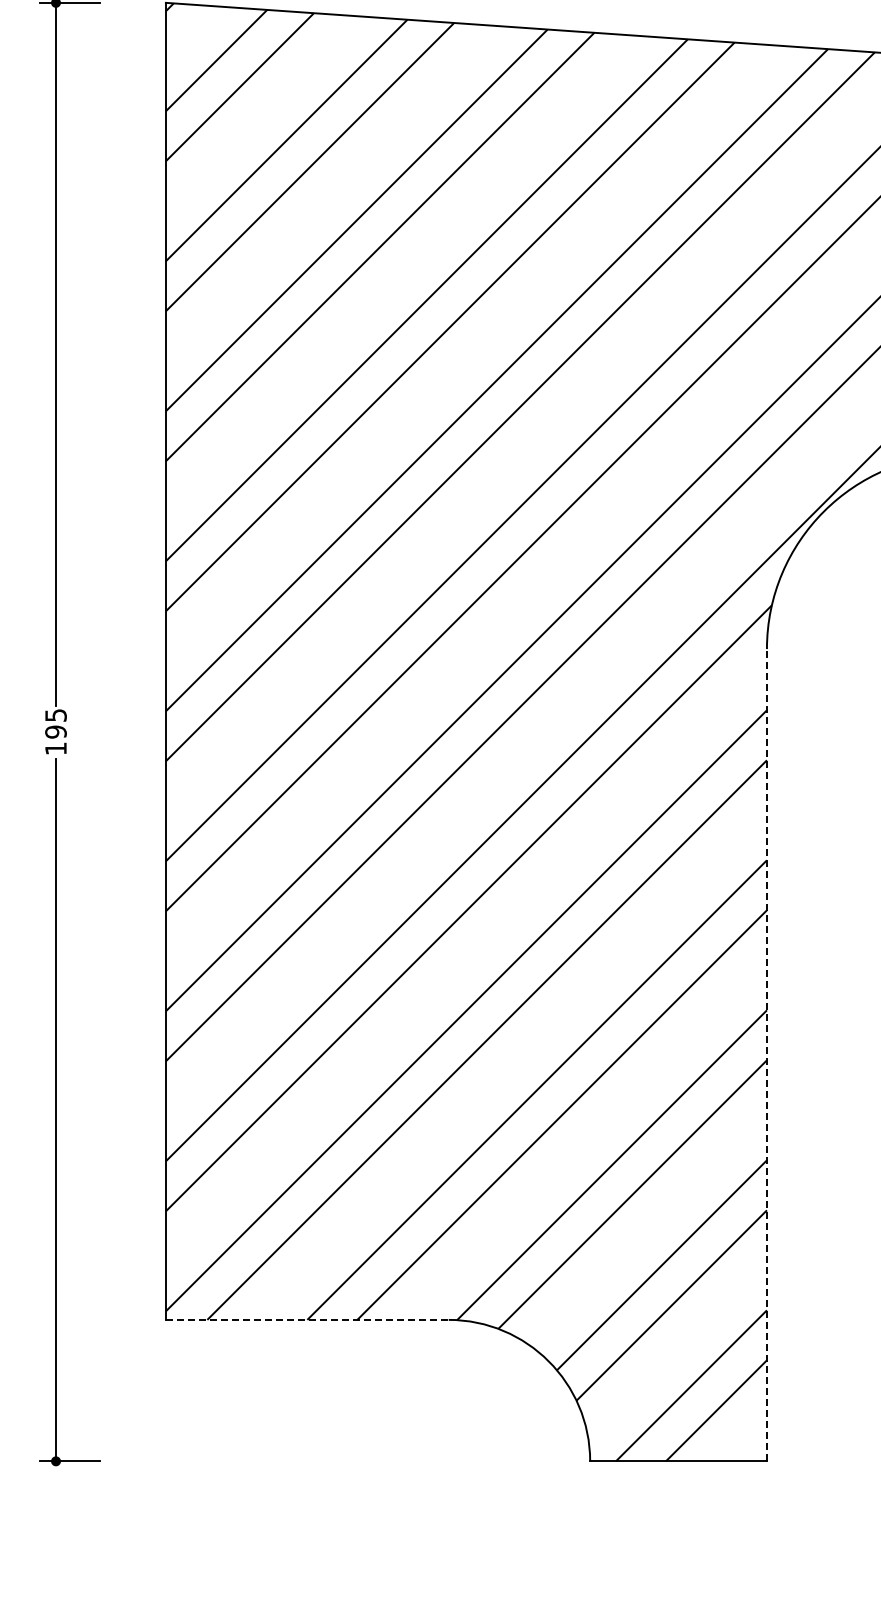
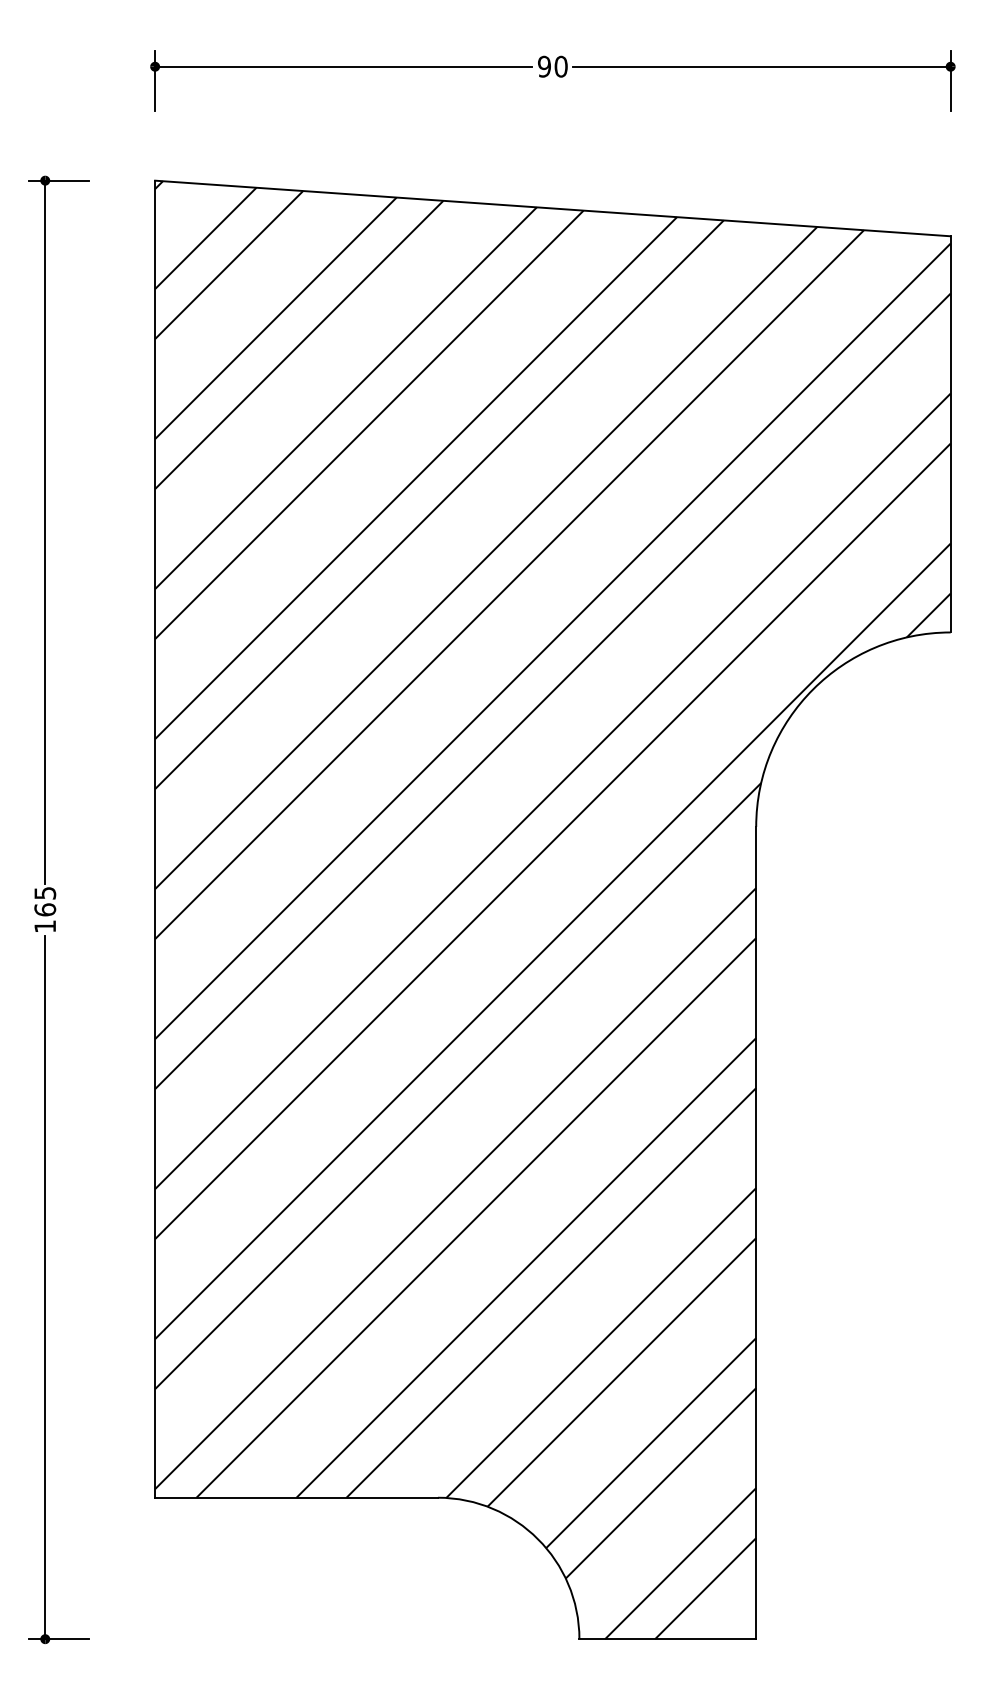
text: (56, 731) -> (45, 909), 195 -> 165
line: (767, 1054) -> (756, 1232), dashed -> solid
line: (308, 1319) -> (297, 1497), dashed -> solid

